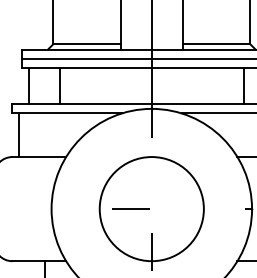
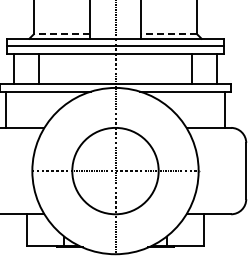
line: (86, 44) -> (61, 34), solid -> dashed
line: (216, 44) -> (169, 34), solid -> dashed

